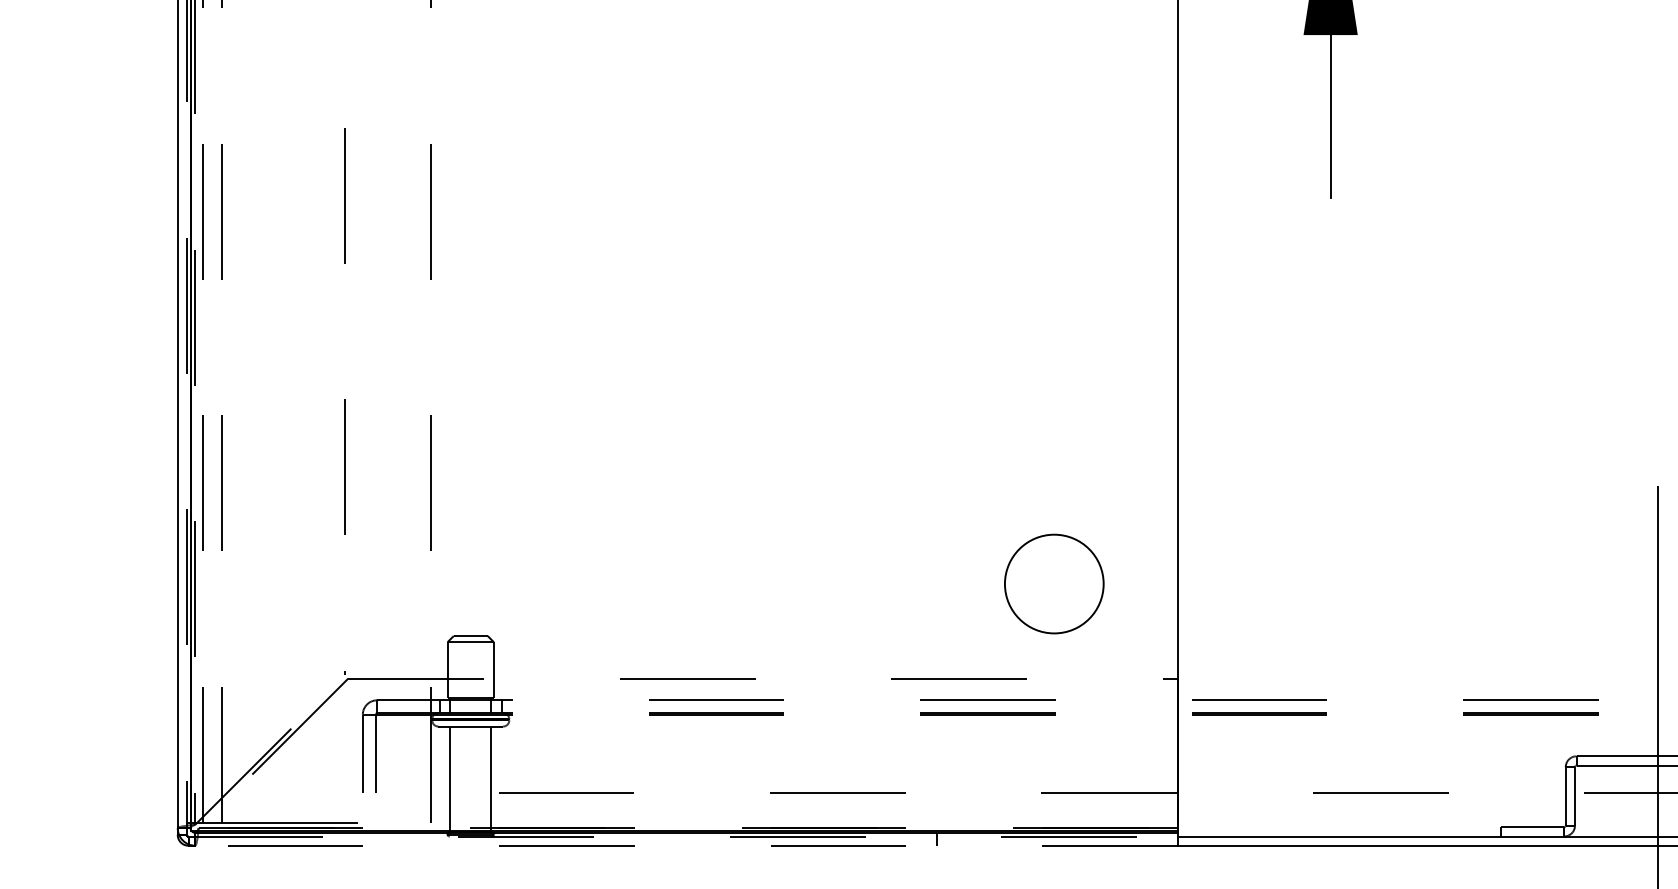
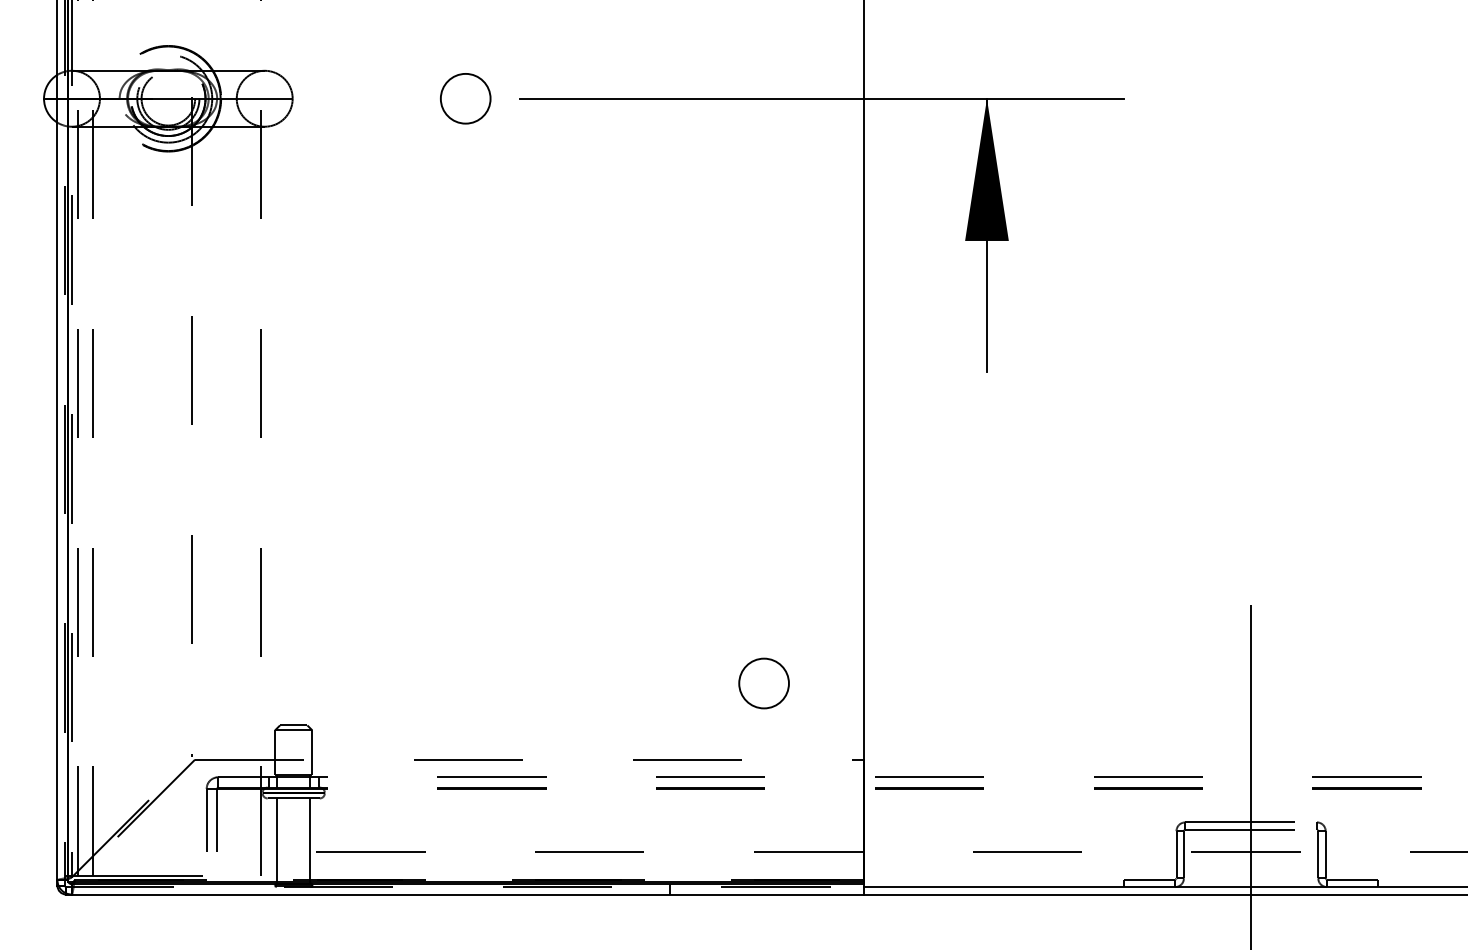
circle: (1053, 583) -> (763, 683), size x0.62
line: (686, 845) -> (467, 894), dashed -> solid

